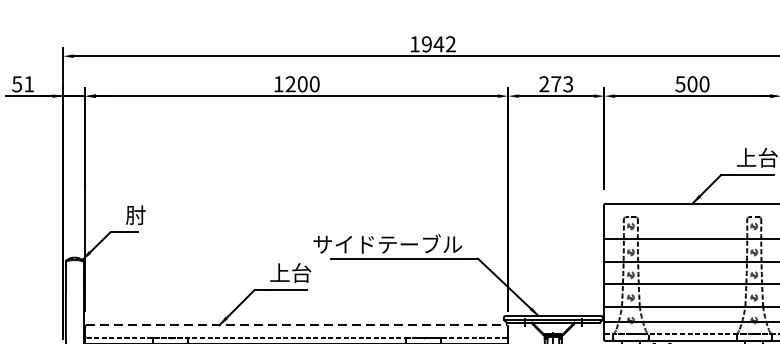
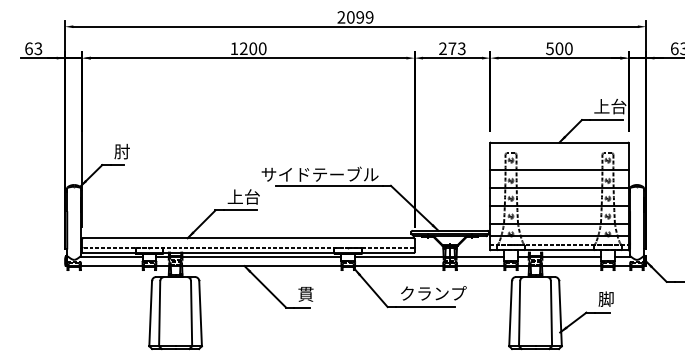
text: (432, 44) -> (355, 17), 1942 -> 2099
text: (22, 83) -> (33, 48), 51 -> 63
line: (297, 325) -> (249, 238), dashed -> solid

